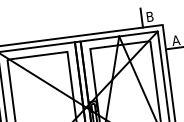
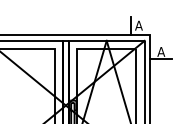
text: (149, 16) -> (138, 25), B -> A

